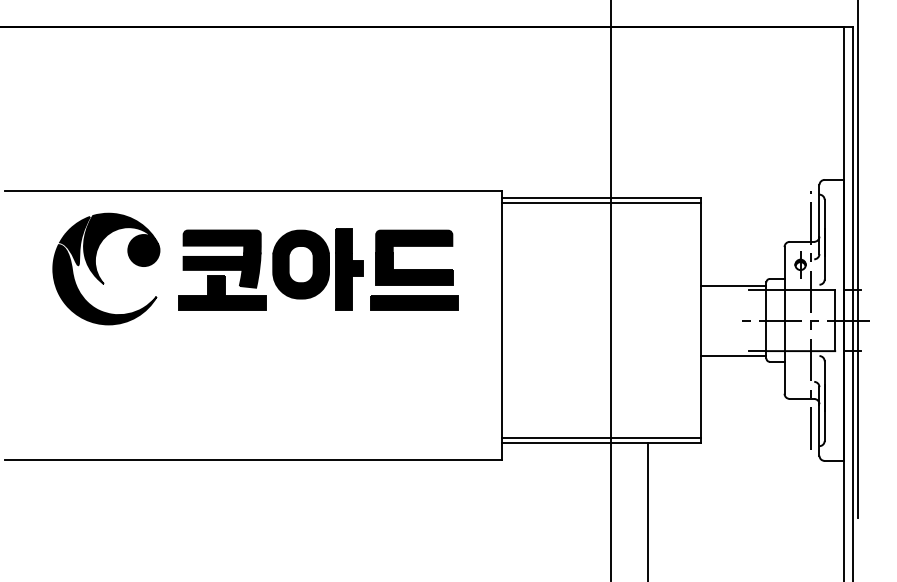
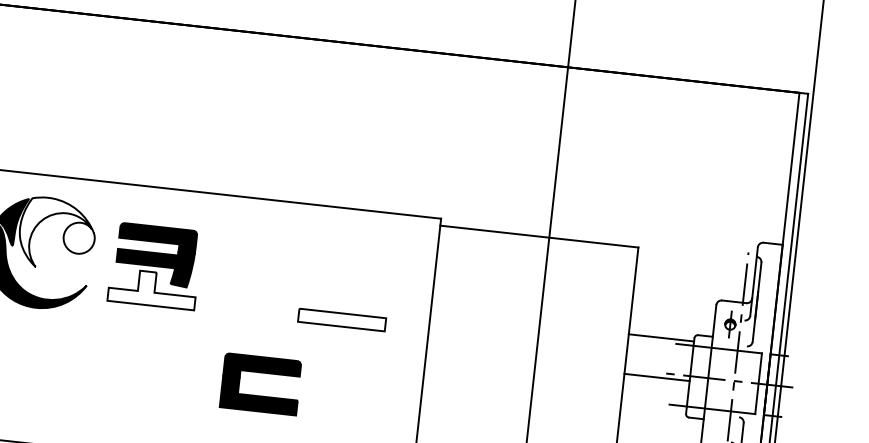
line: (600, 202) -> (538, 240), removed
part: (414, 246) -> (262, 373), moved
fill: (121, 248) -> (57, 233), removed
part: (317, 269) -> (249, 276), removed
fill: (222, 292) -> (152, 288), removed
fill: (413, 302) -> (341, 319), removed
line: (733, 355) -> (657, 377), moved

